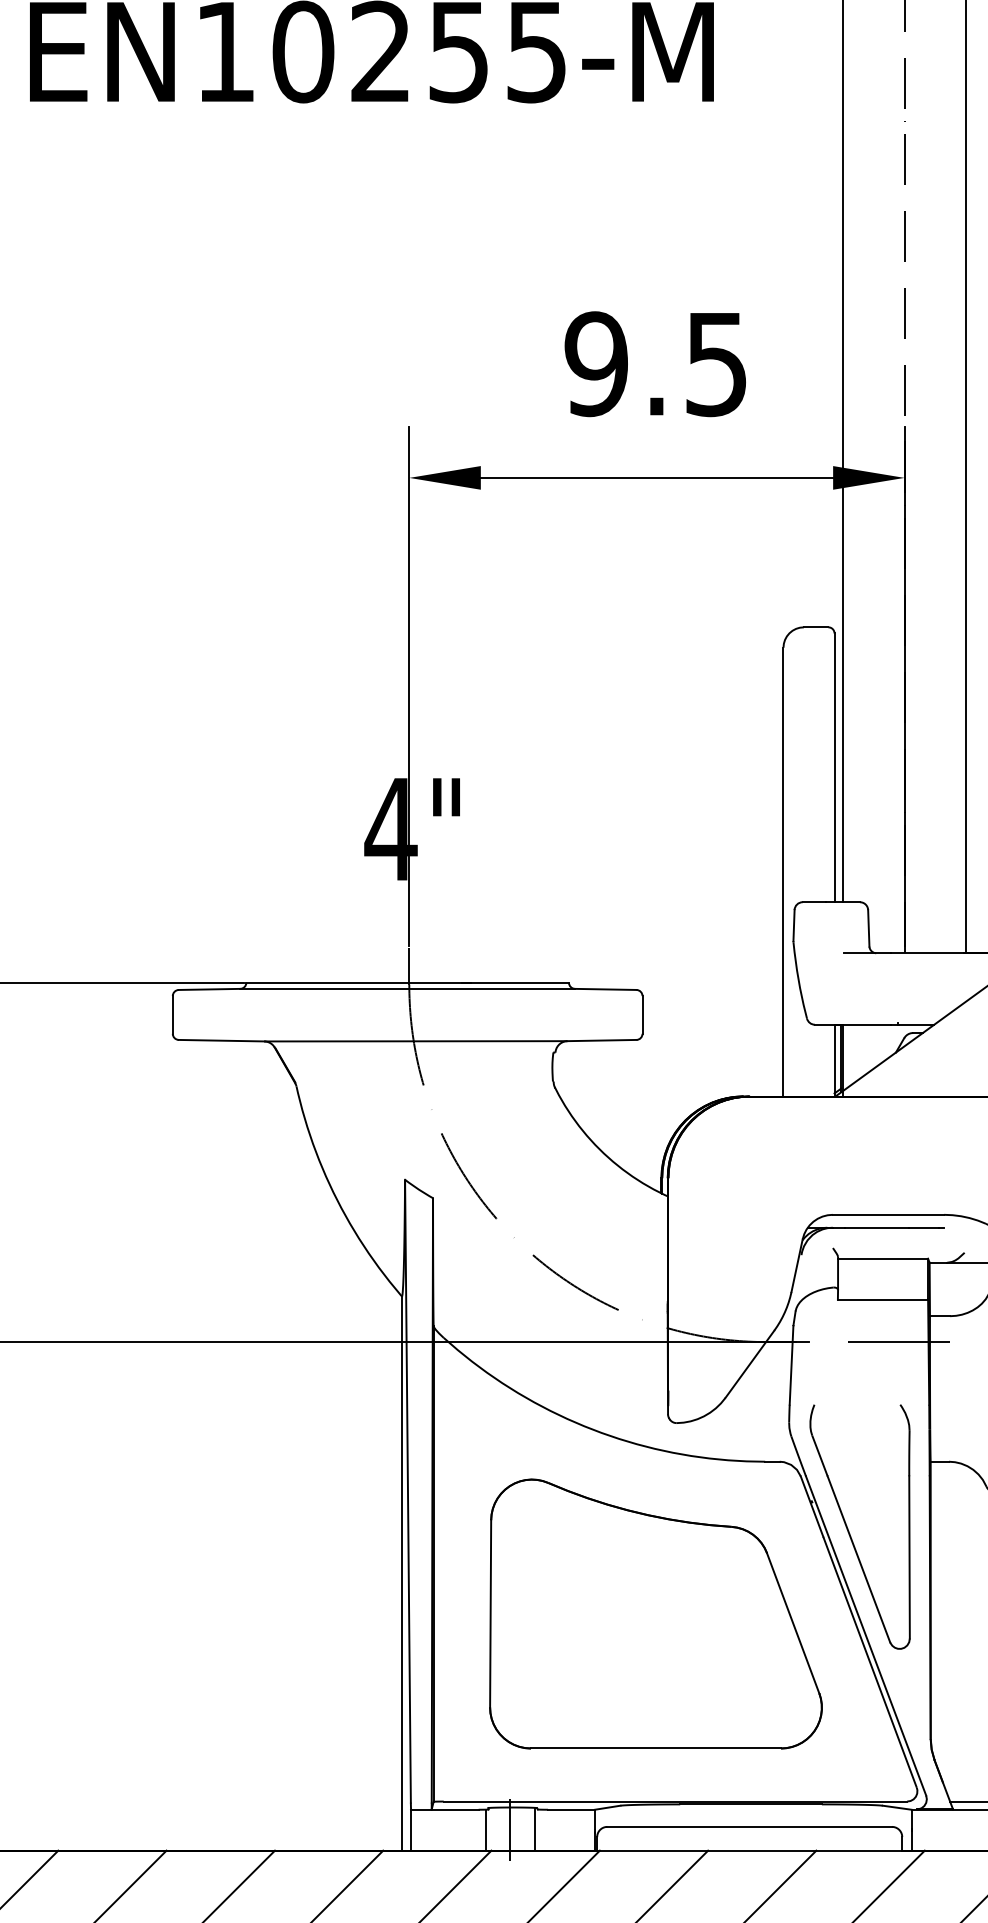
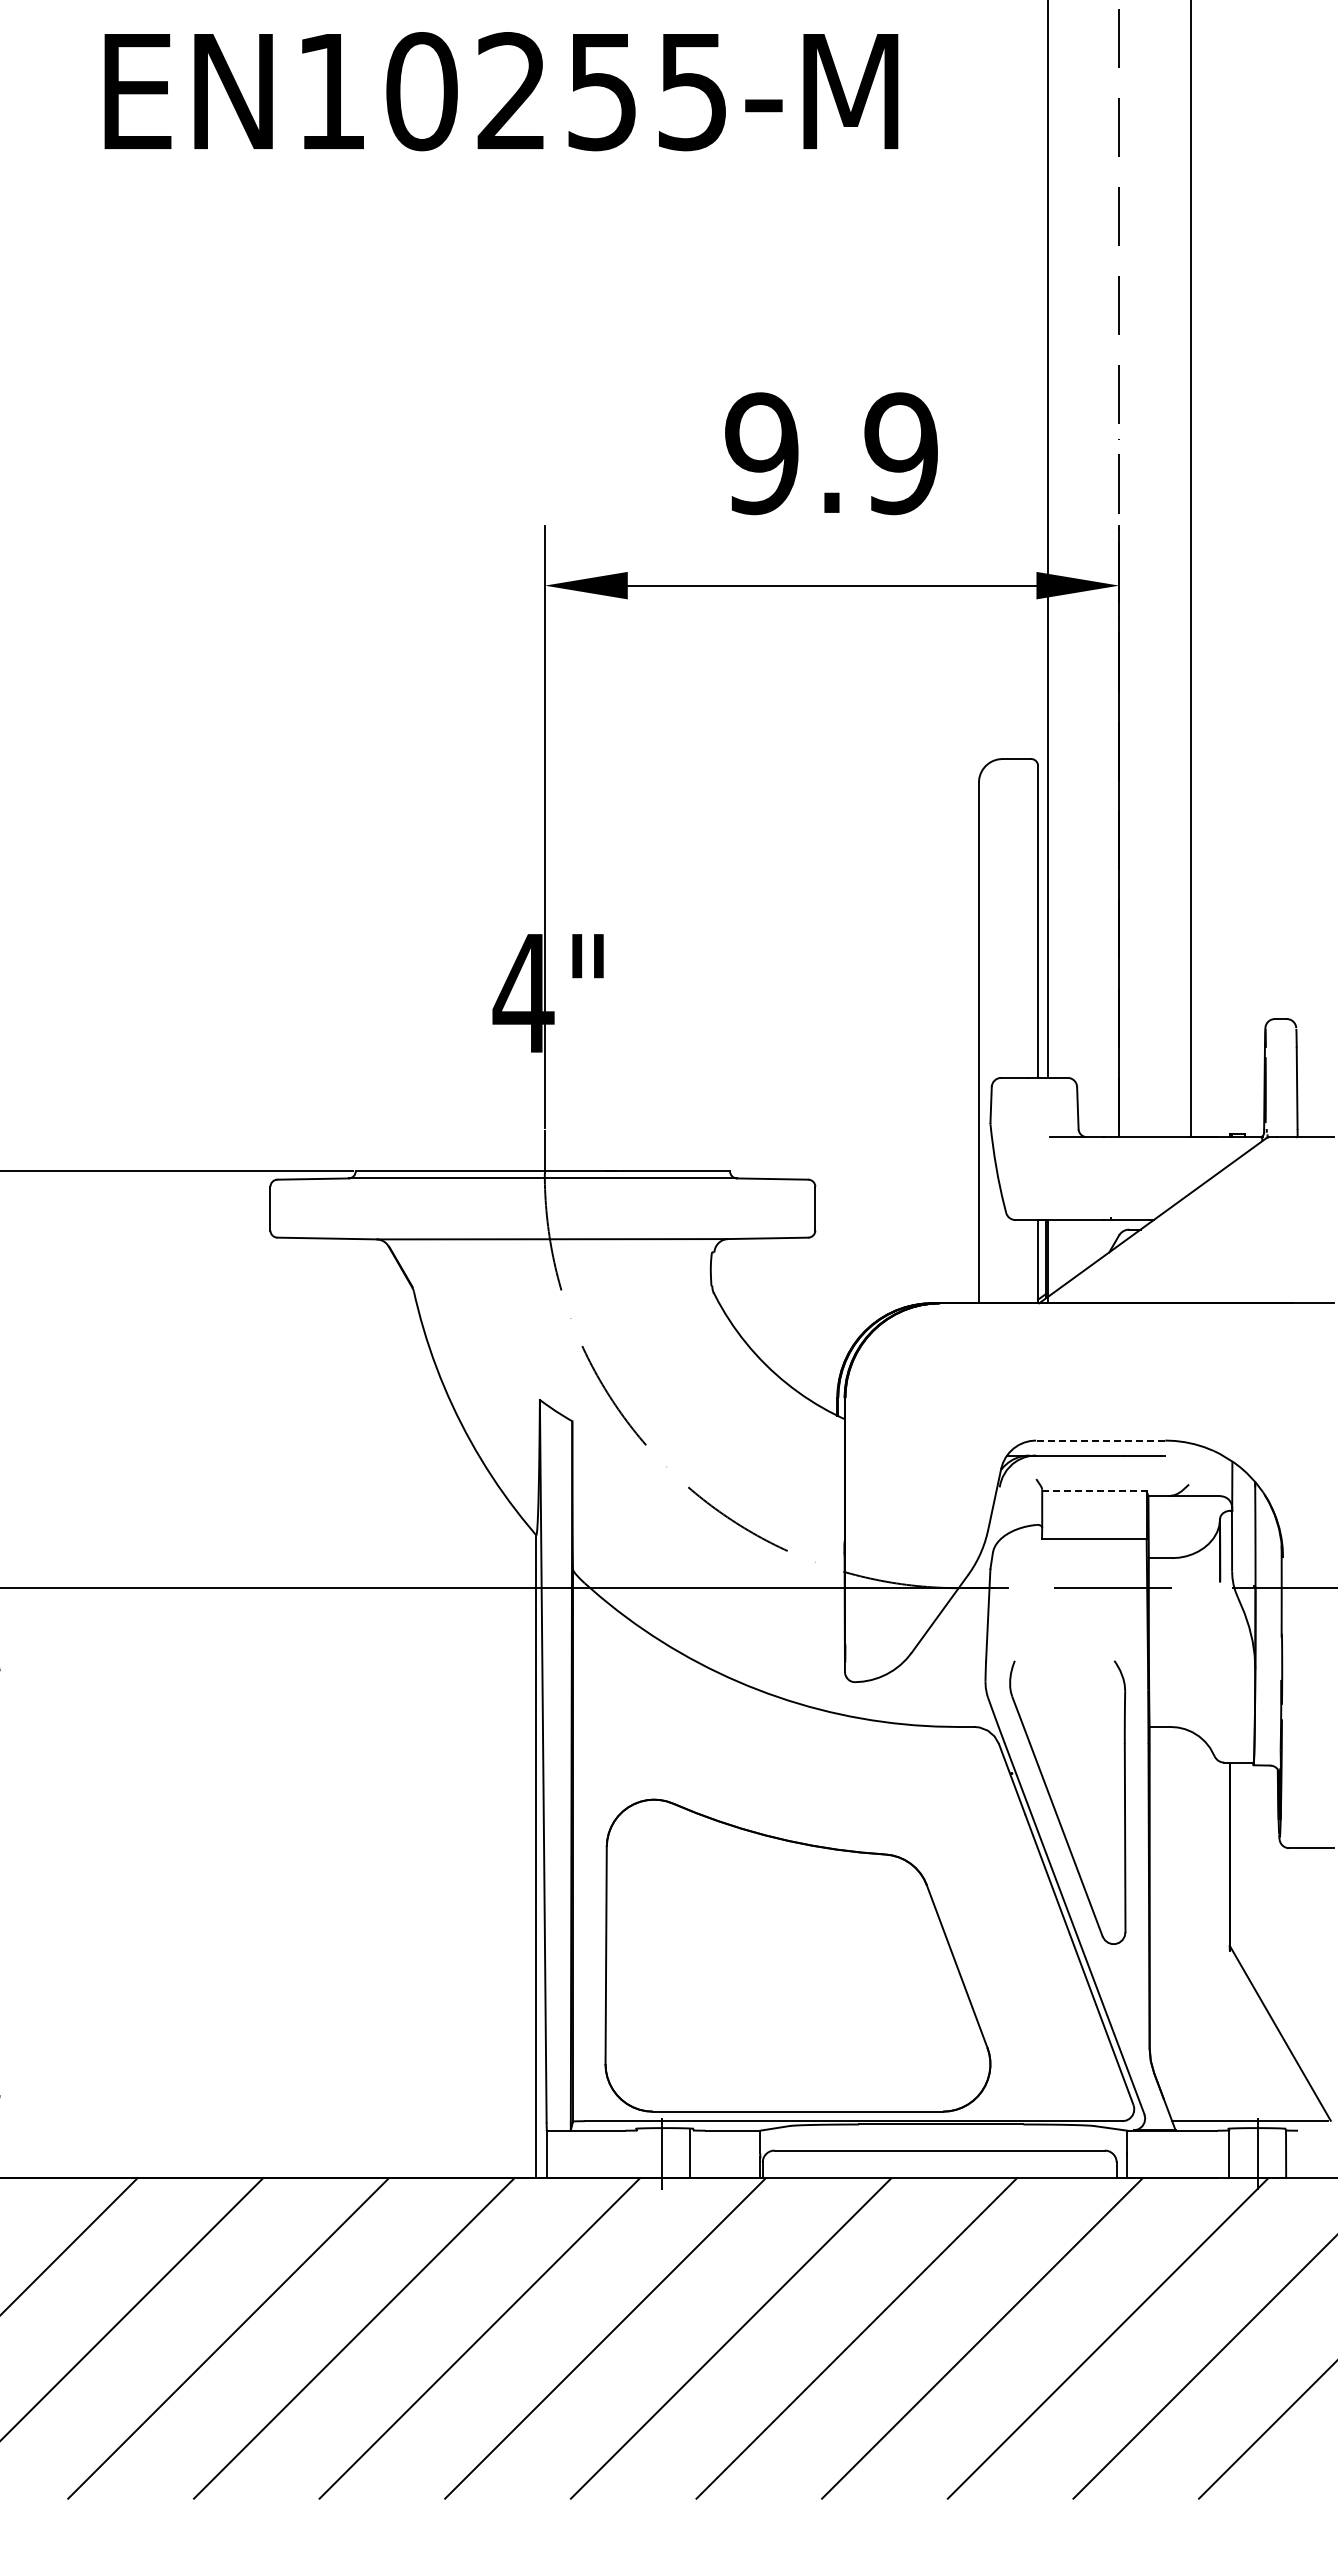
text: (715, 363) -> (900, 453), 9.5 -> 9.9
line: (888, 1214) -> (1100, 1440), solid -> dashed
line: (883, 1258) -> (1094, 1491), solid -> dashed
part: (655, 1613) -> (797, 1955), moved
line: (485, 1830) -> (633, 2154), removed

